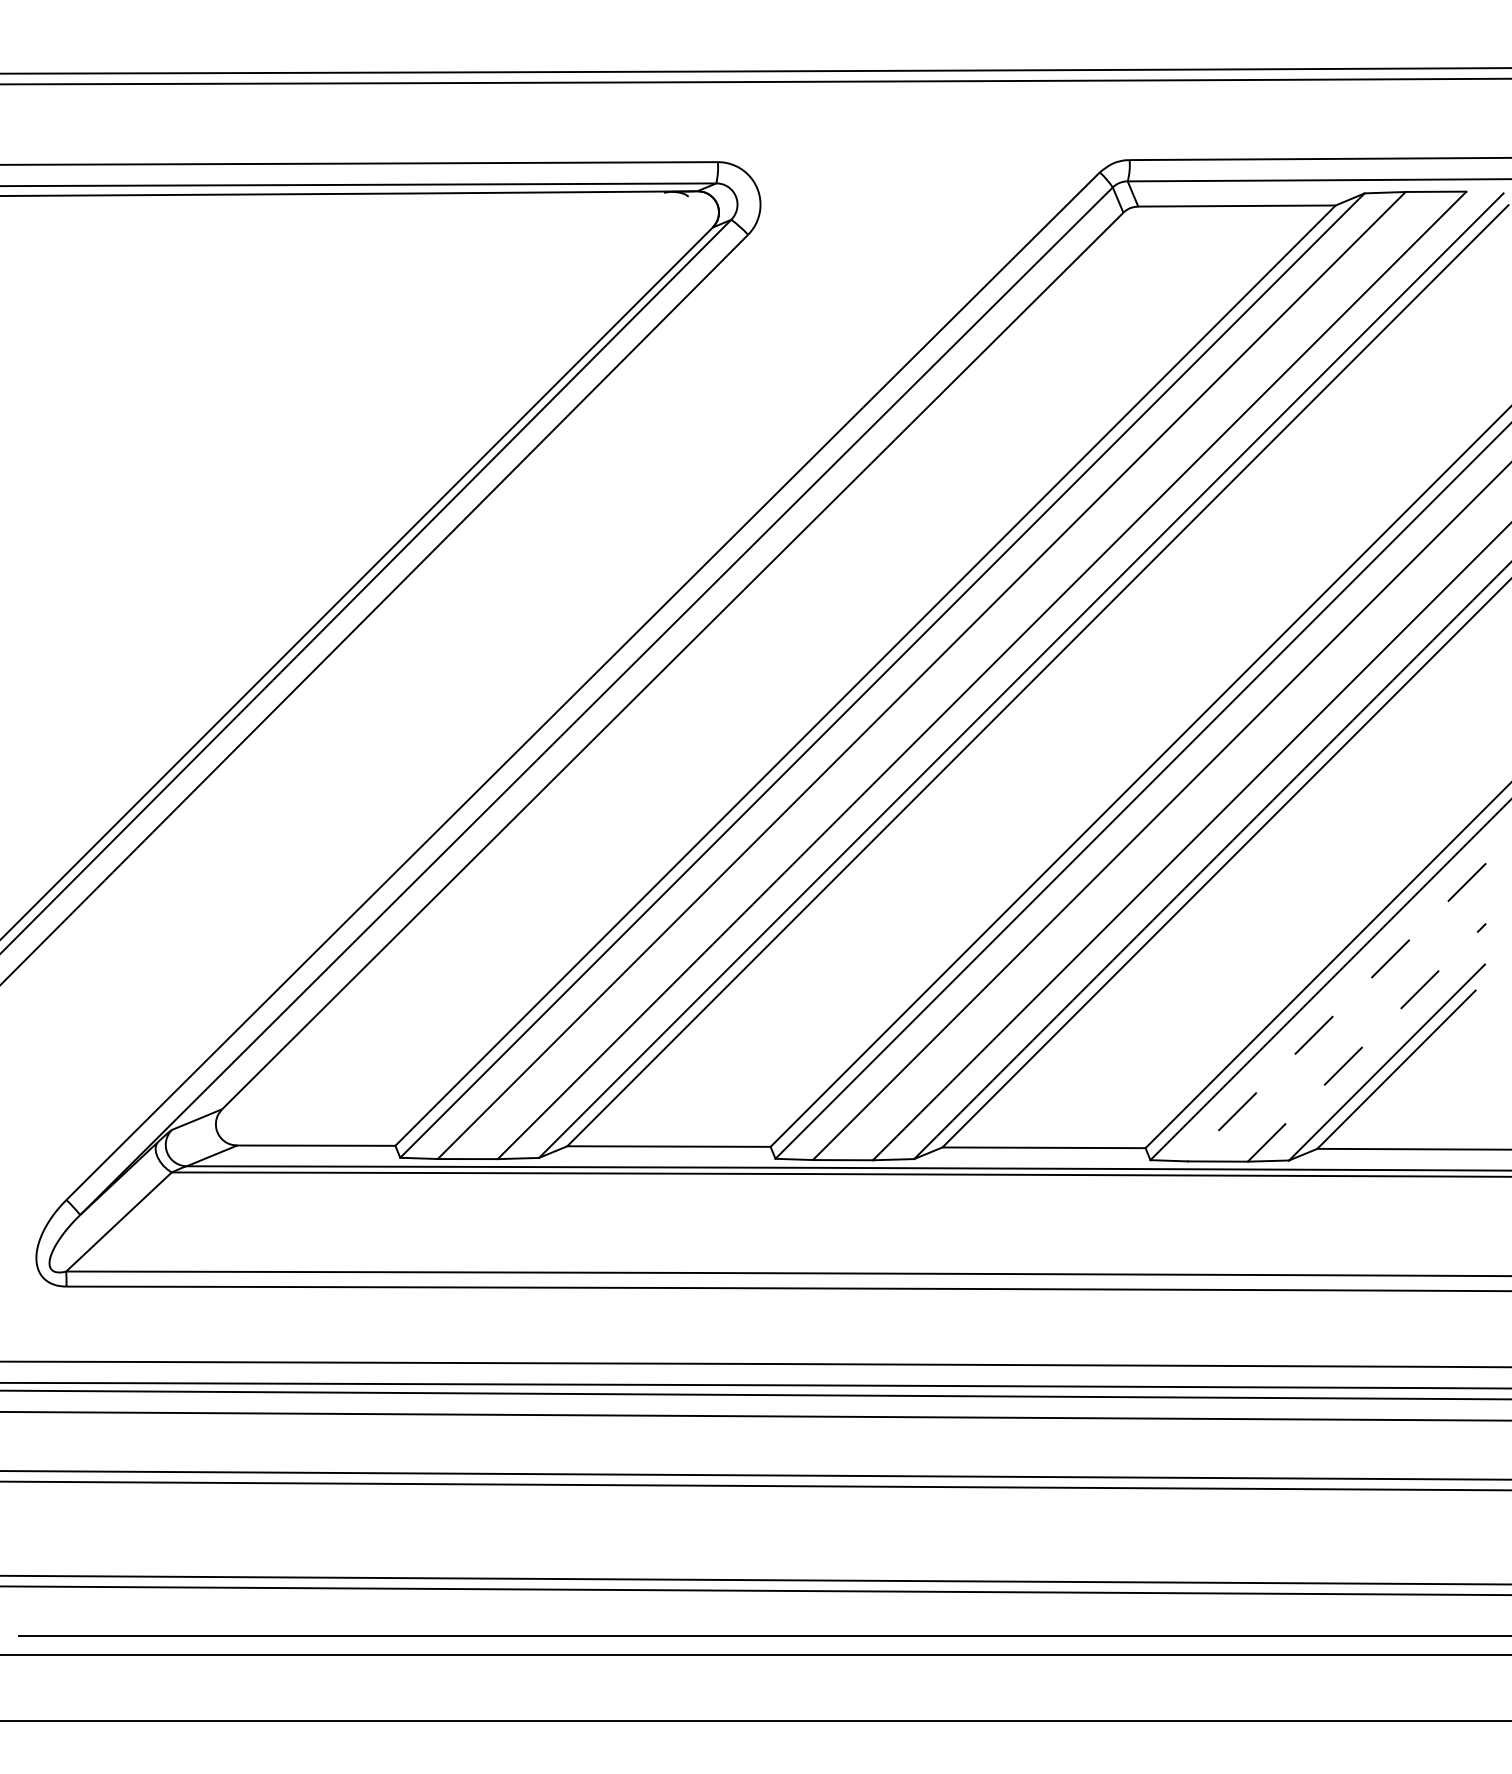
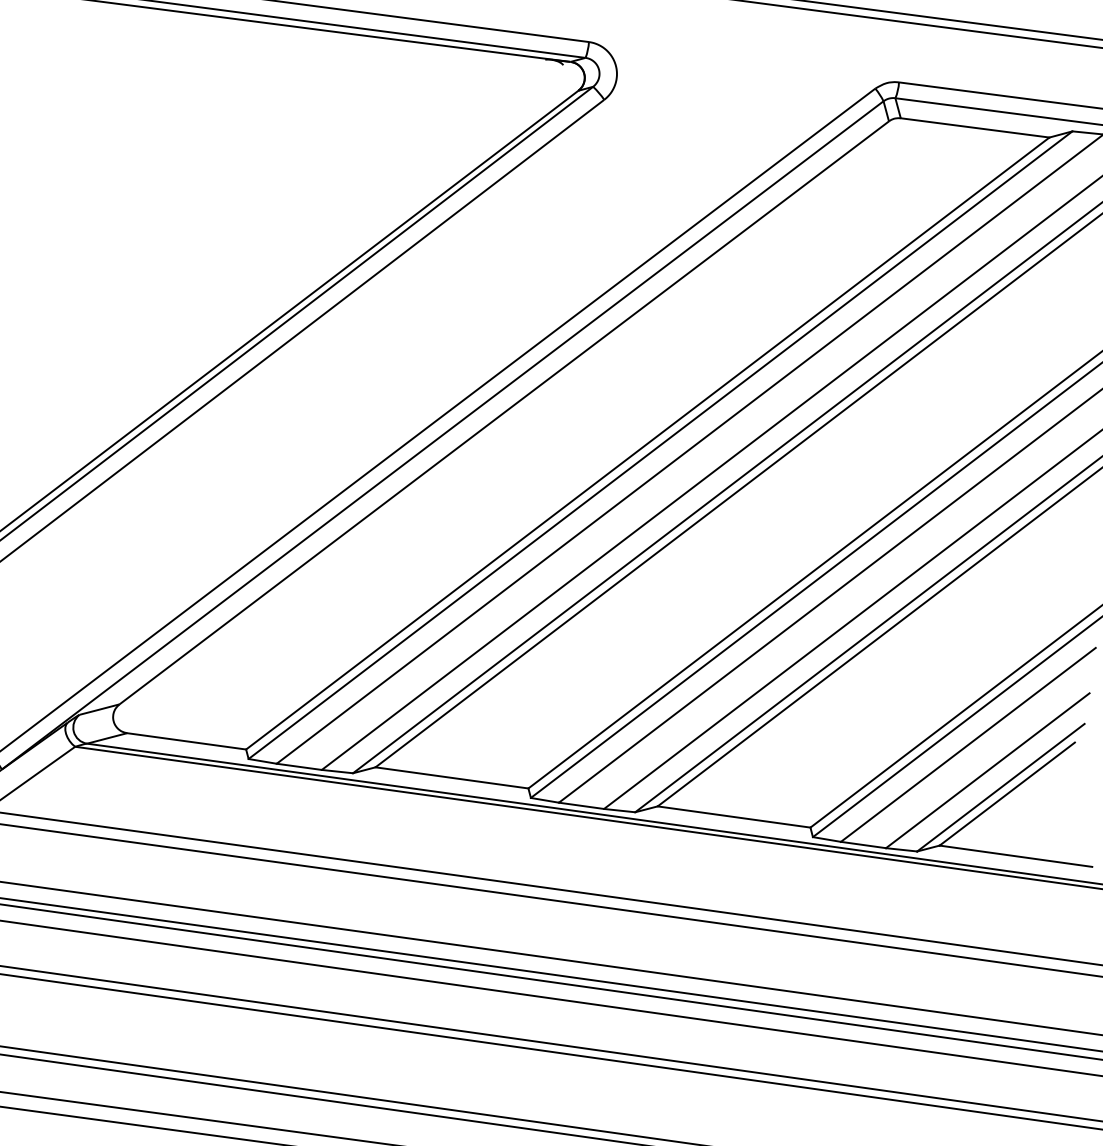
line: (1337, 1012) -> (968, 745), dashed -> solid
line: (1367, 1042) -> (988, 770), dashed -> solid

